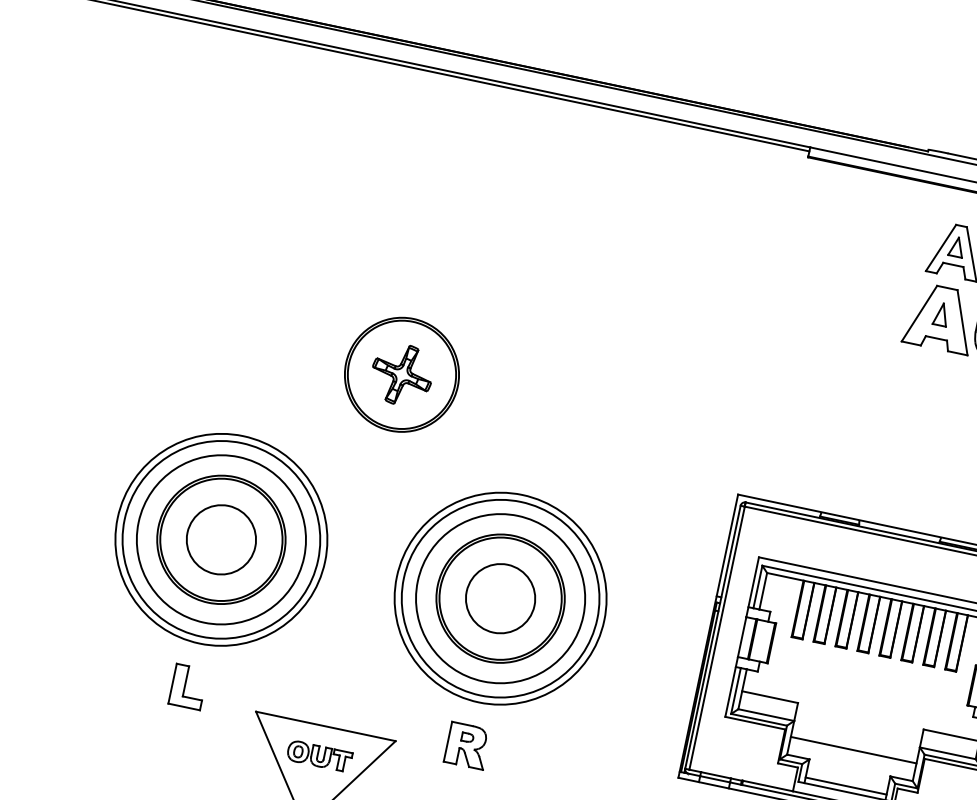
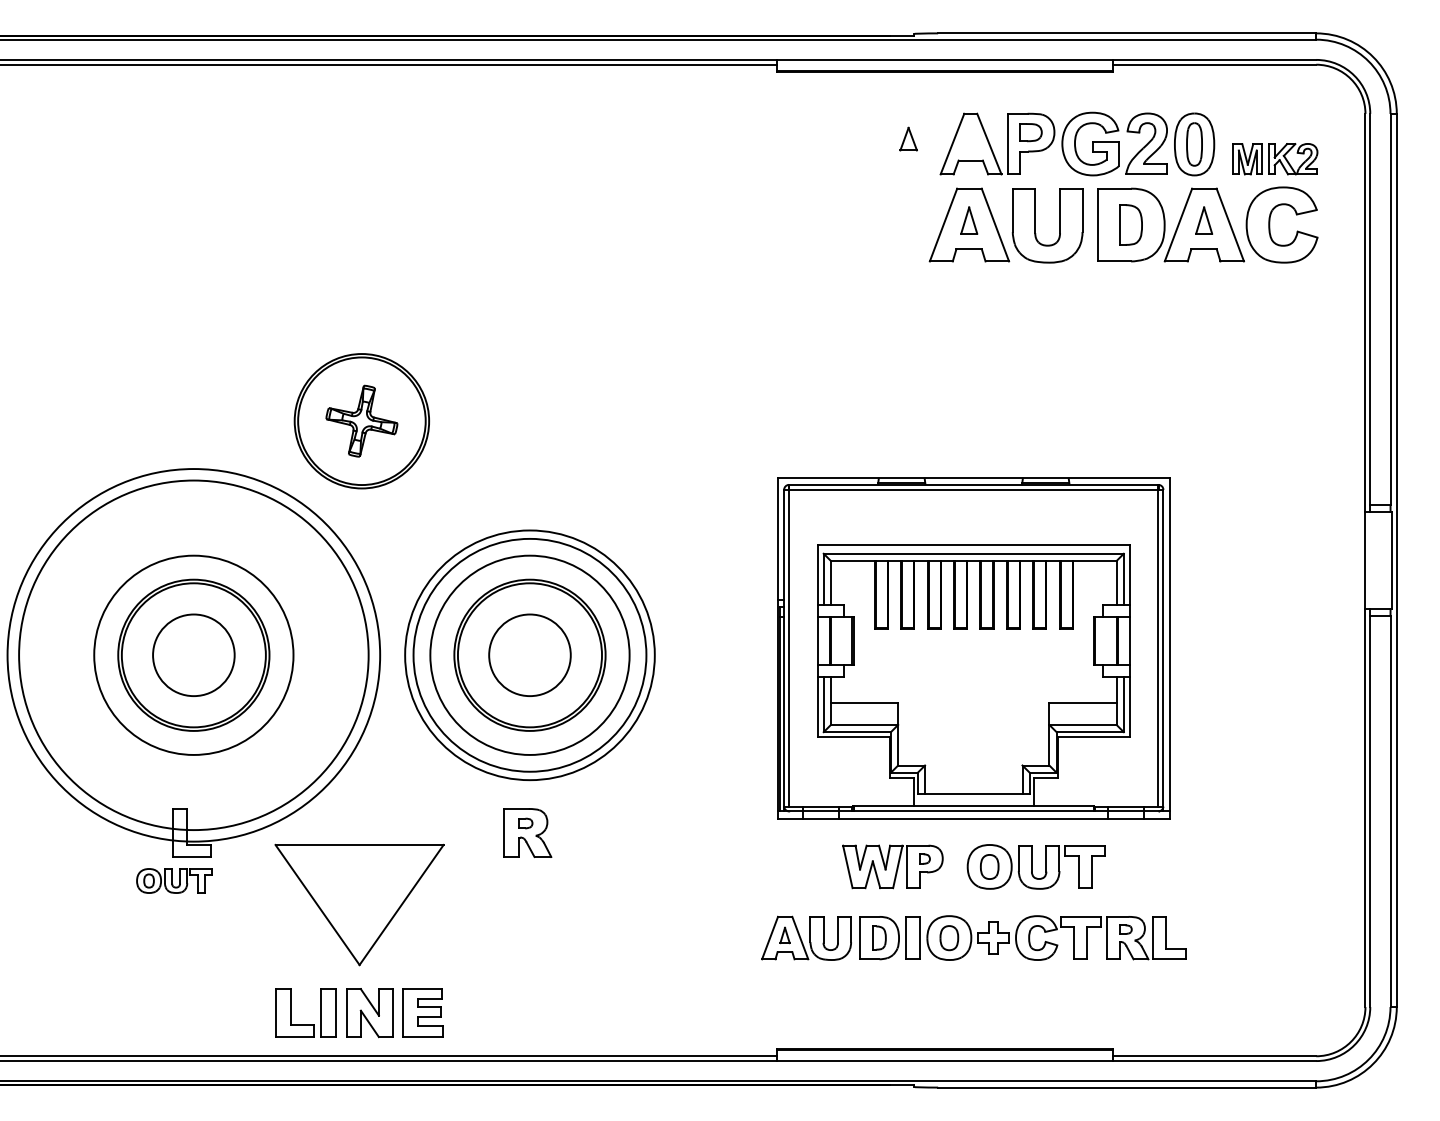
part: (956, 246) -> (908, 138), moved
circle: (221, 539) -> (193, 654), size x1.6
circle: (221, 539) -> (193, 655), size x1.4
line: (853, 750) -> (973, 744), removed
part: (319, 755) -> (174, 880), moved
line: (845, 786) -> (973, 787), removed

